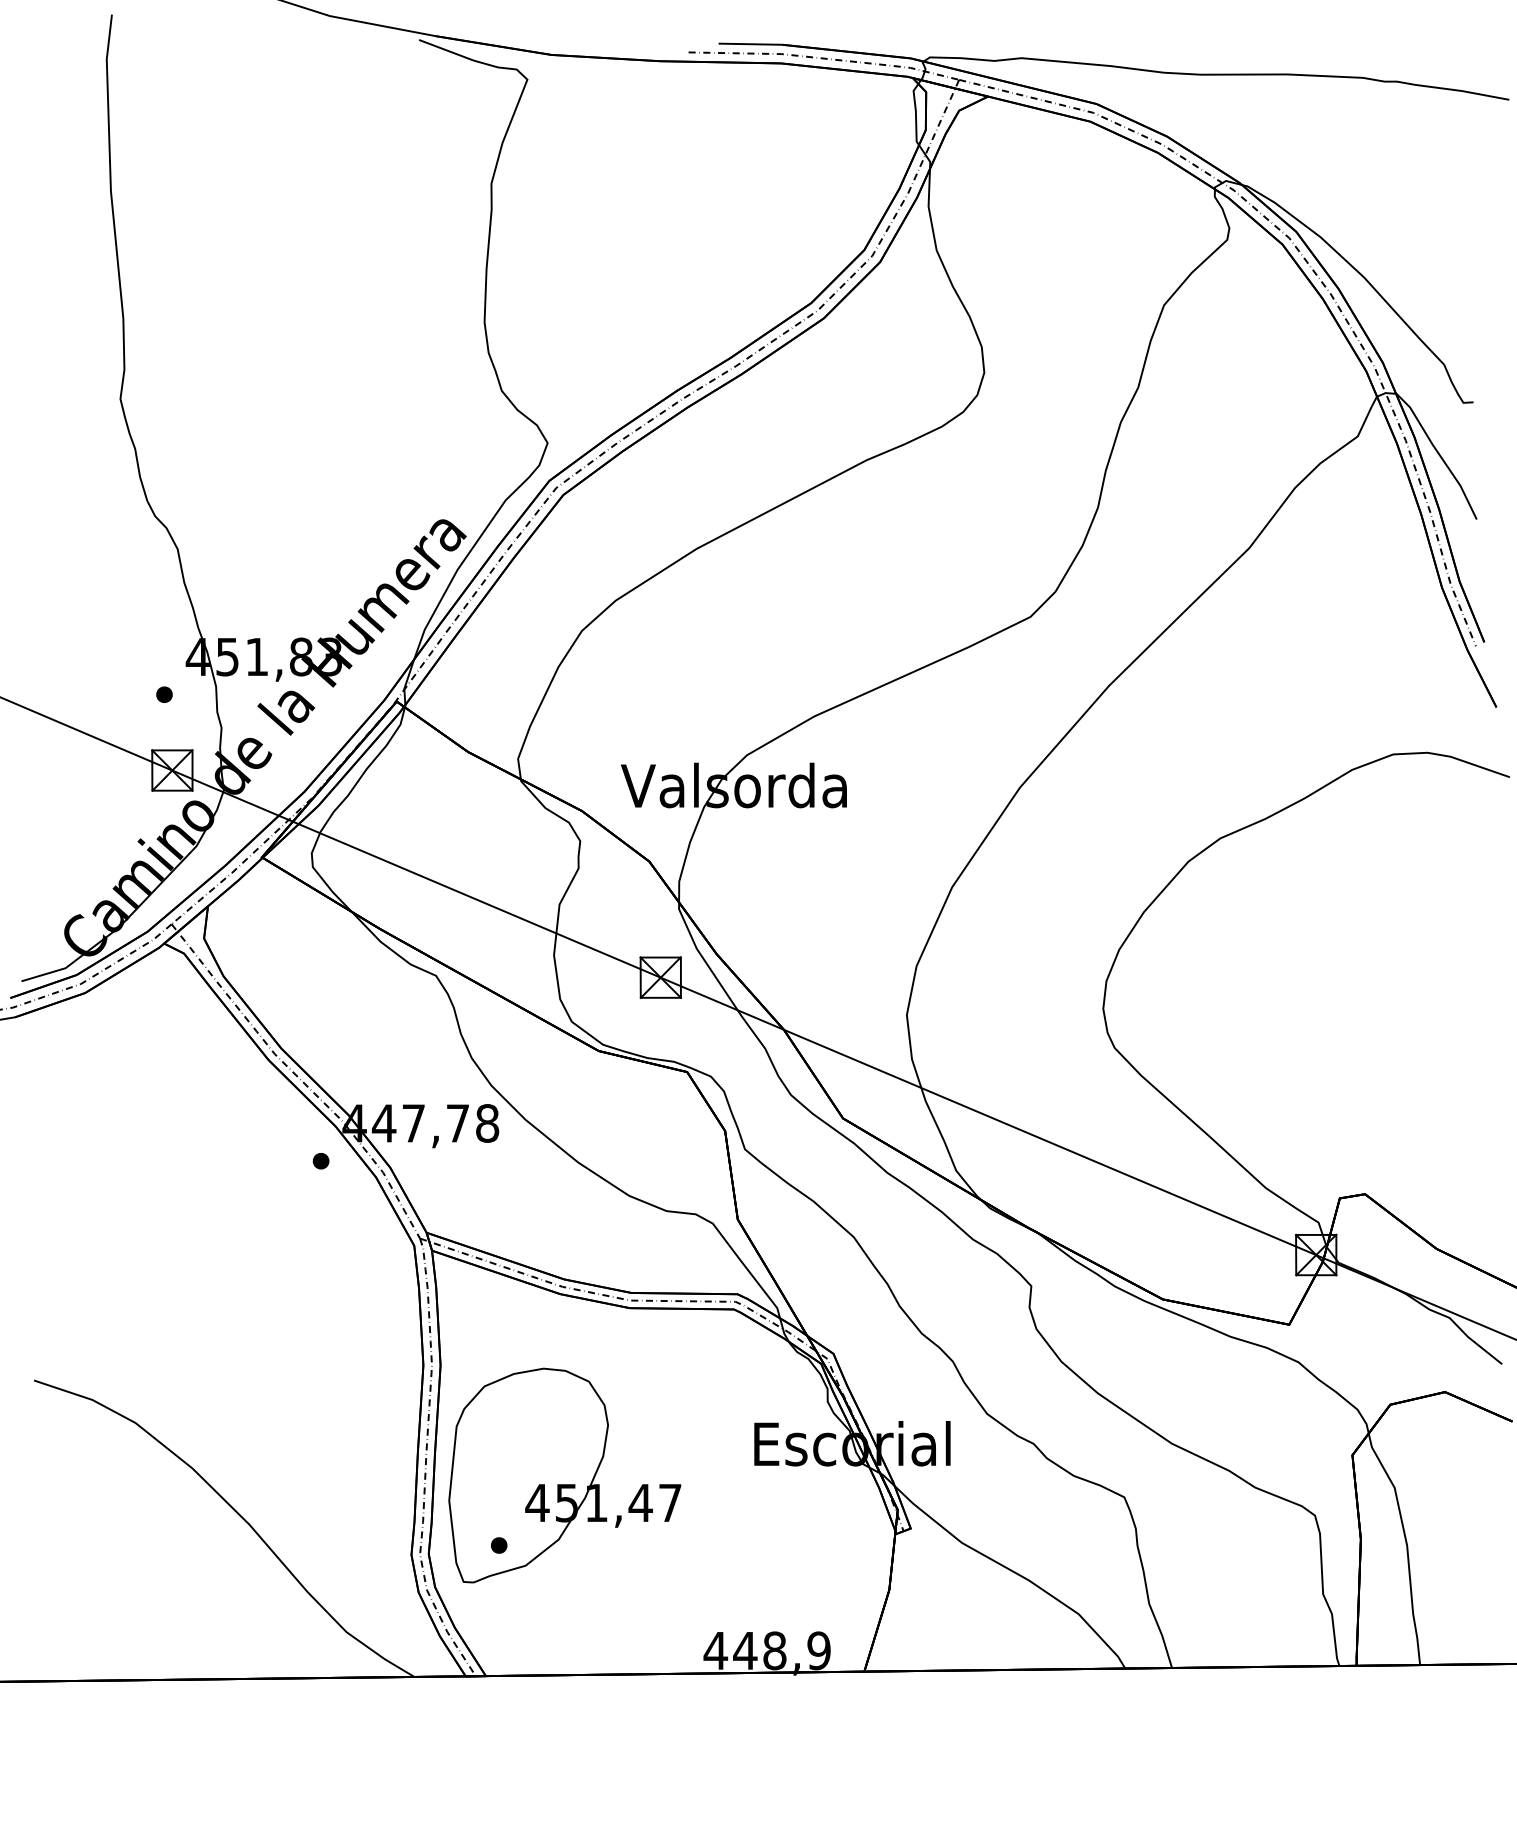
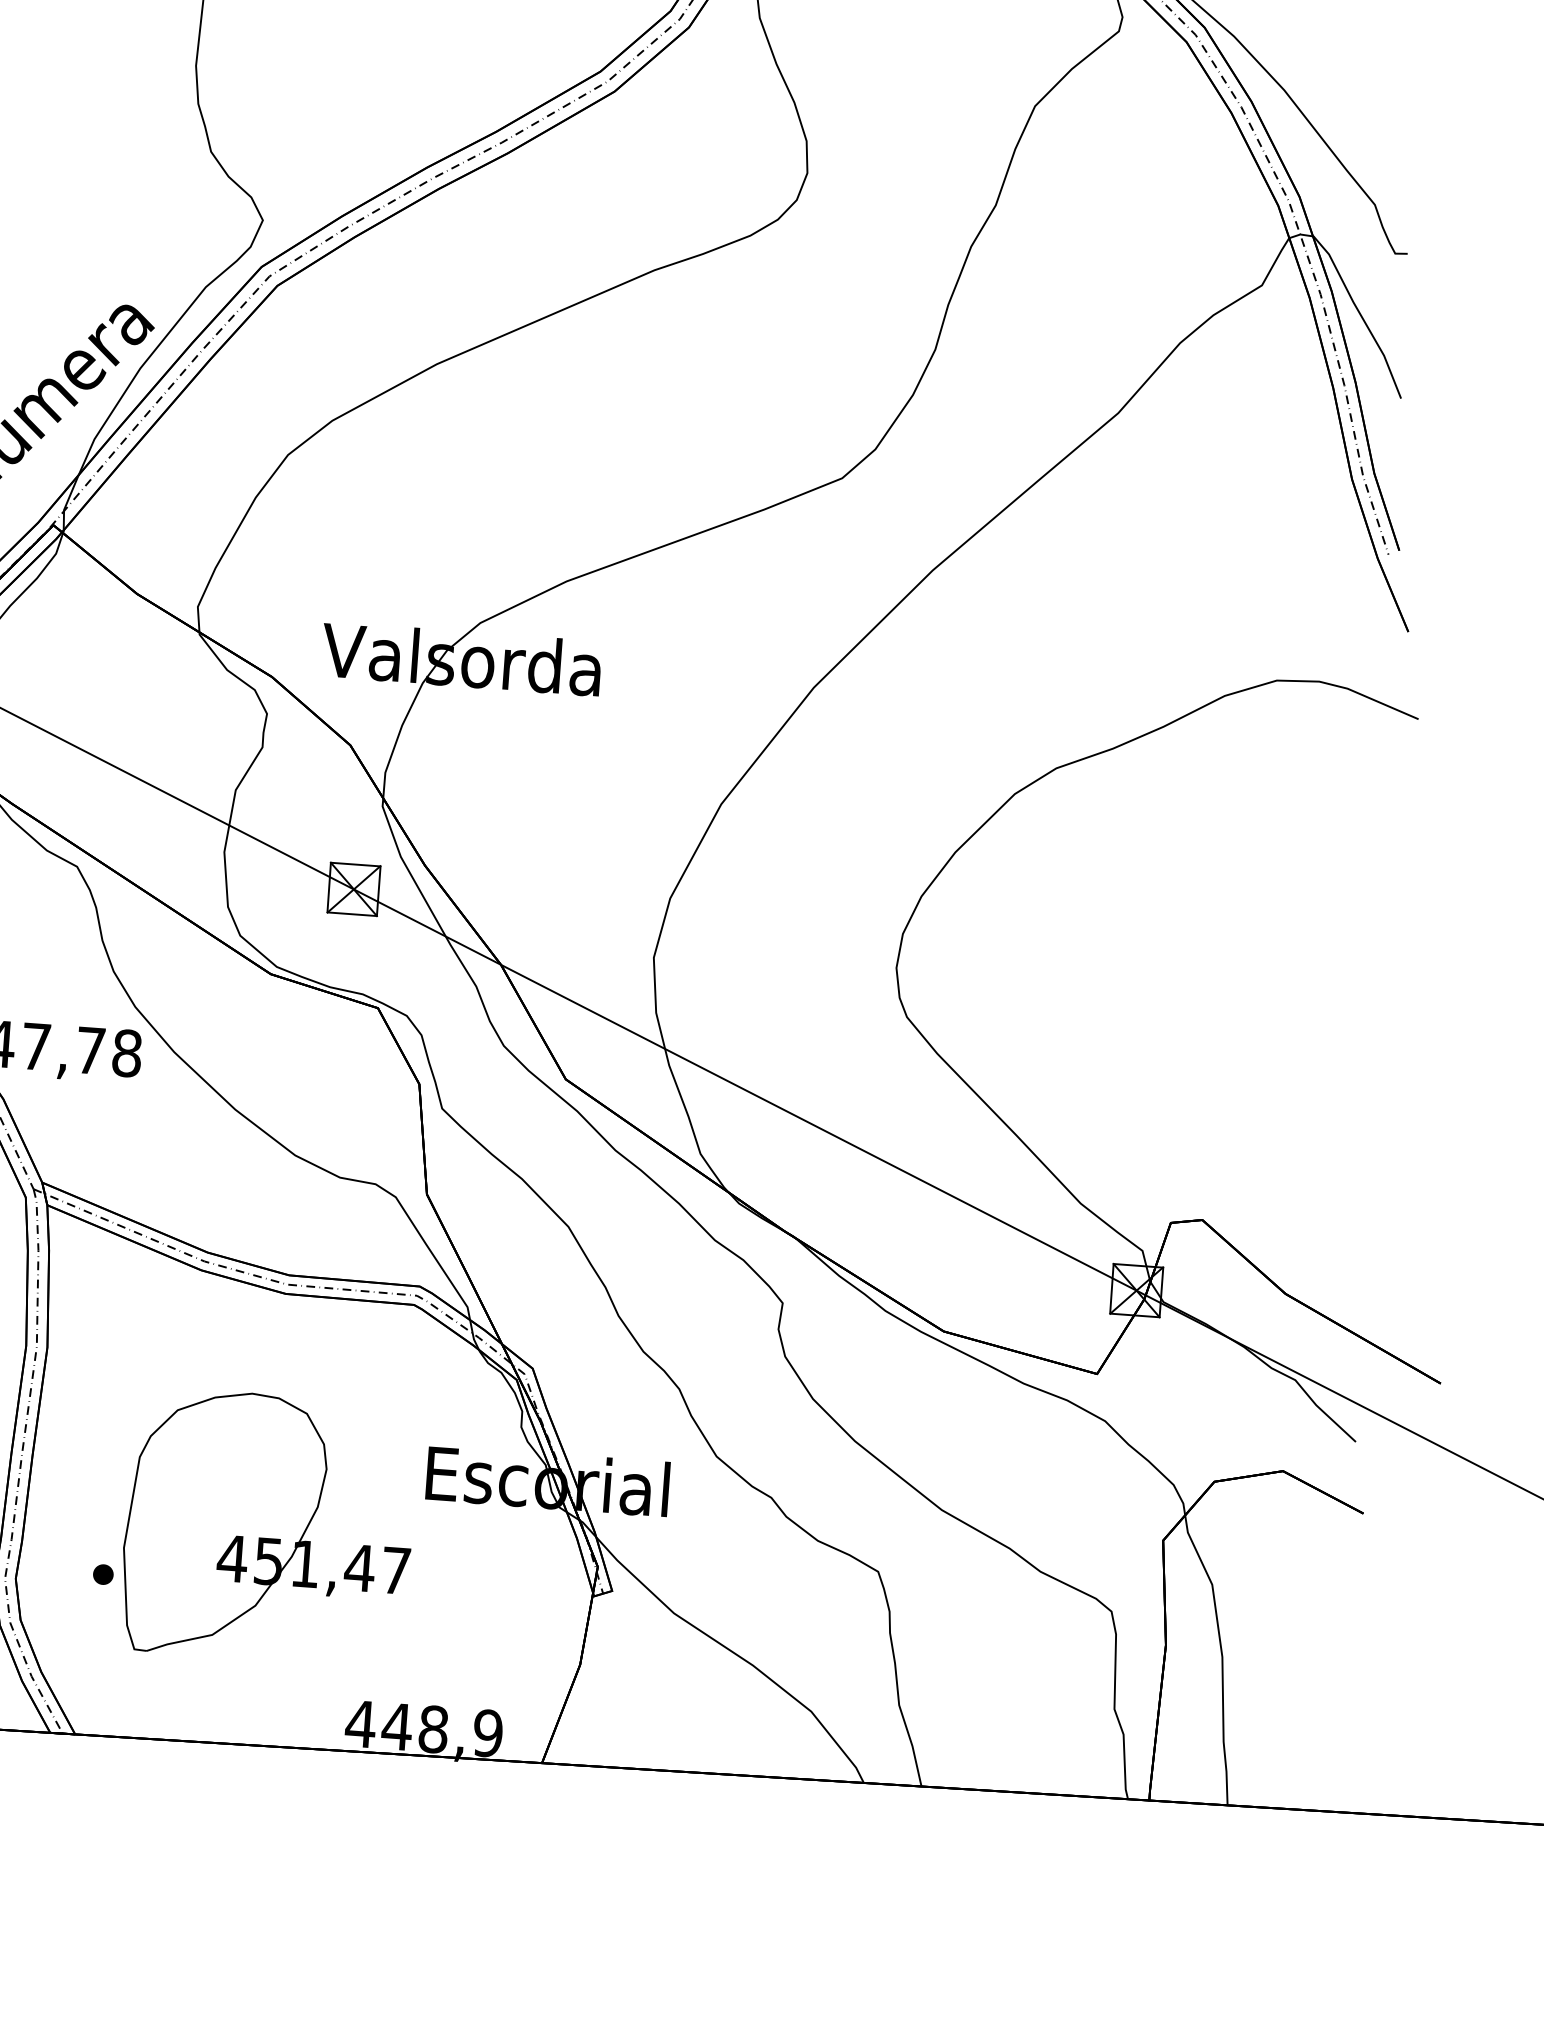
part: (564, 1475) -> (268, 1527), moved

